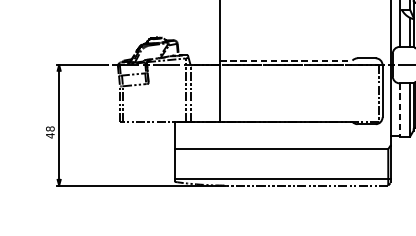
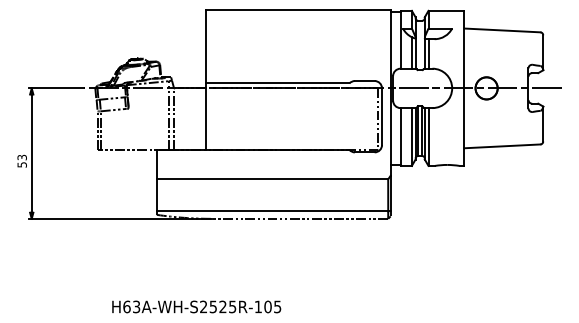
line: (286, 60) -> (277, 83), dashed -> solid
line: (399, 110) -> (400, 137), dashed -> solid
text: (49, 131) -> (21, 160), 48 -> 53

